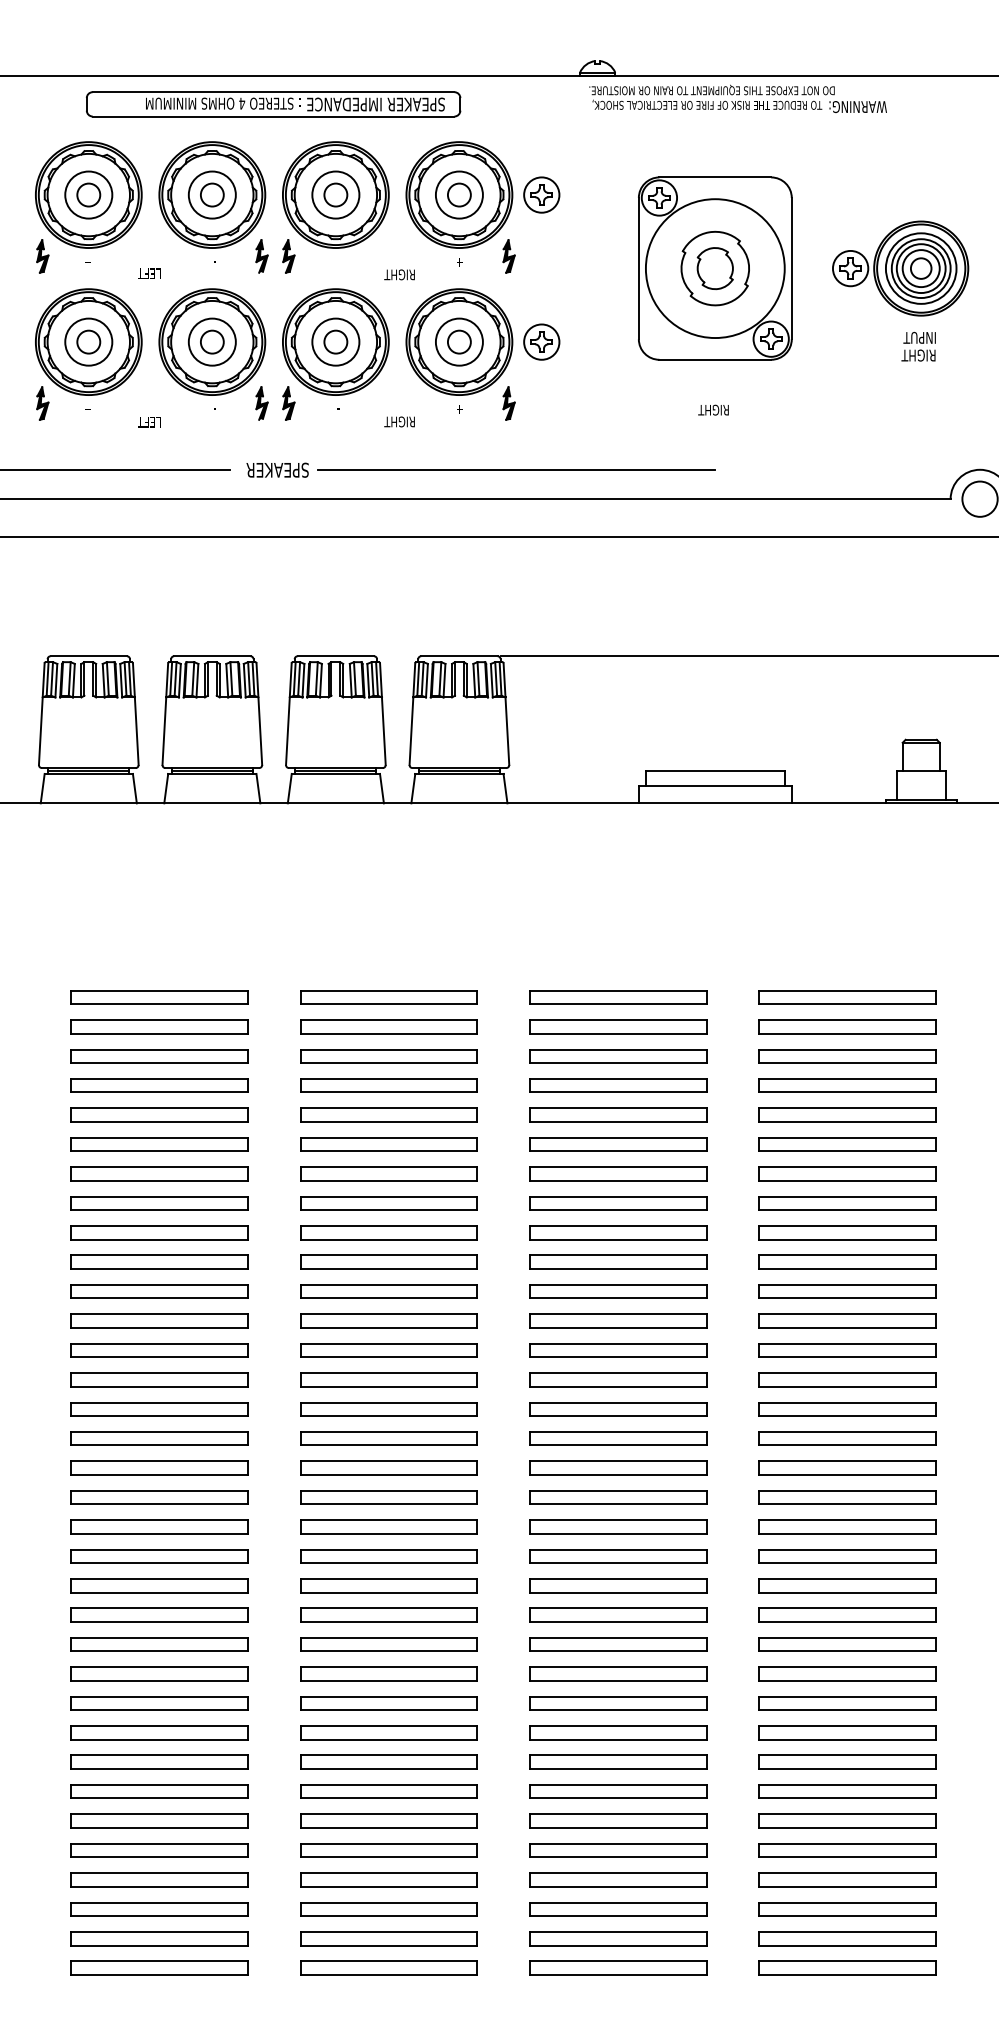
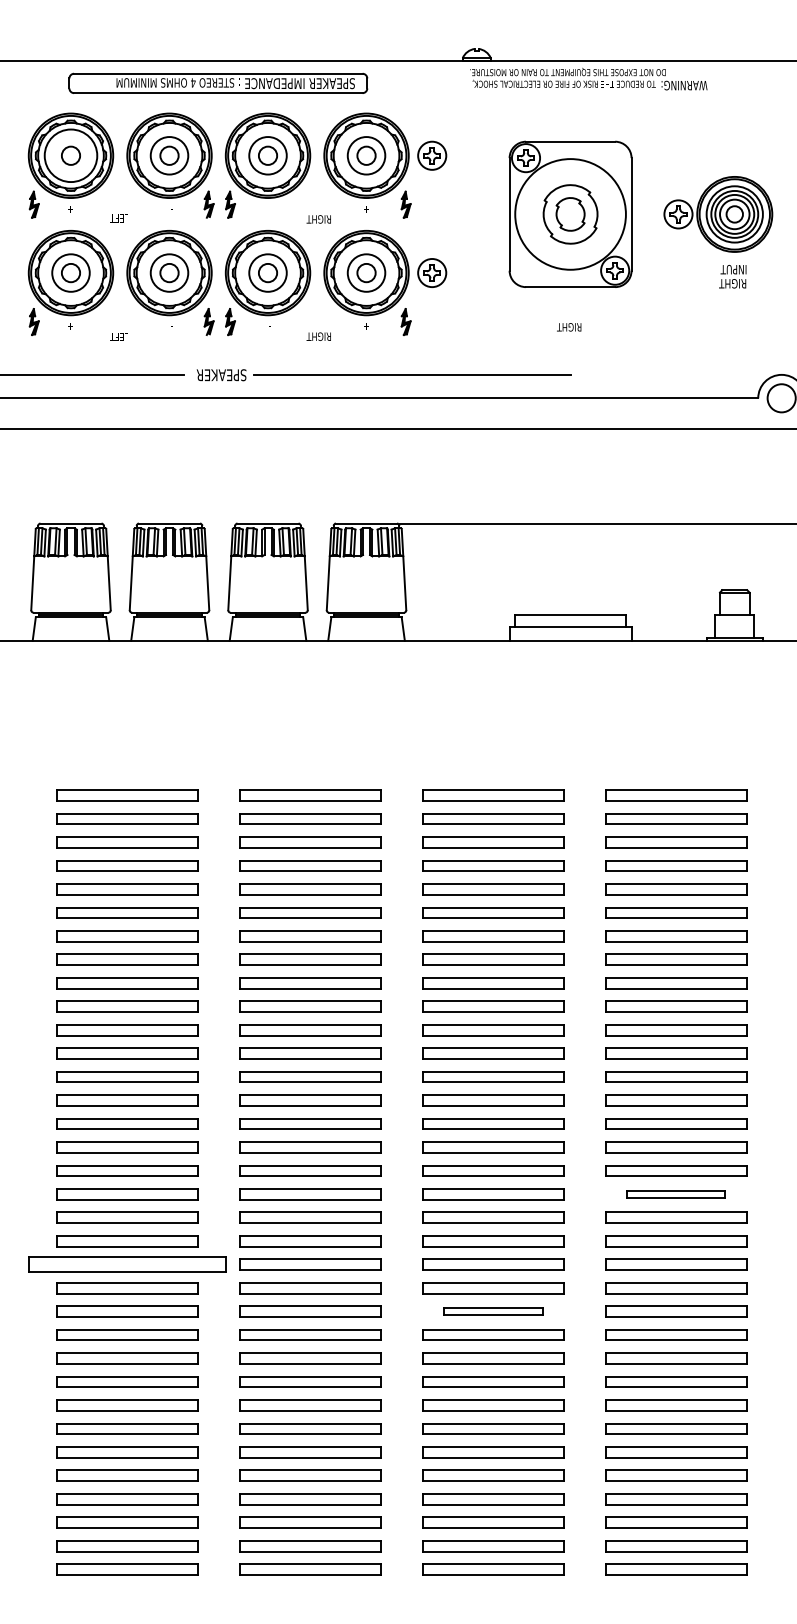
circle: (88, 194) -> (70, 155), size x1.4
part: (847, 1497) -> (675, 1194), size x0.7
part: (159, 1585) -> (127, 1264), size x1.4
part: (618, 1644) -> (493, 1311), size x0.7

